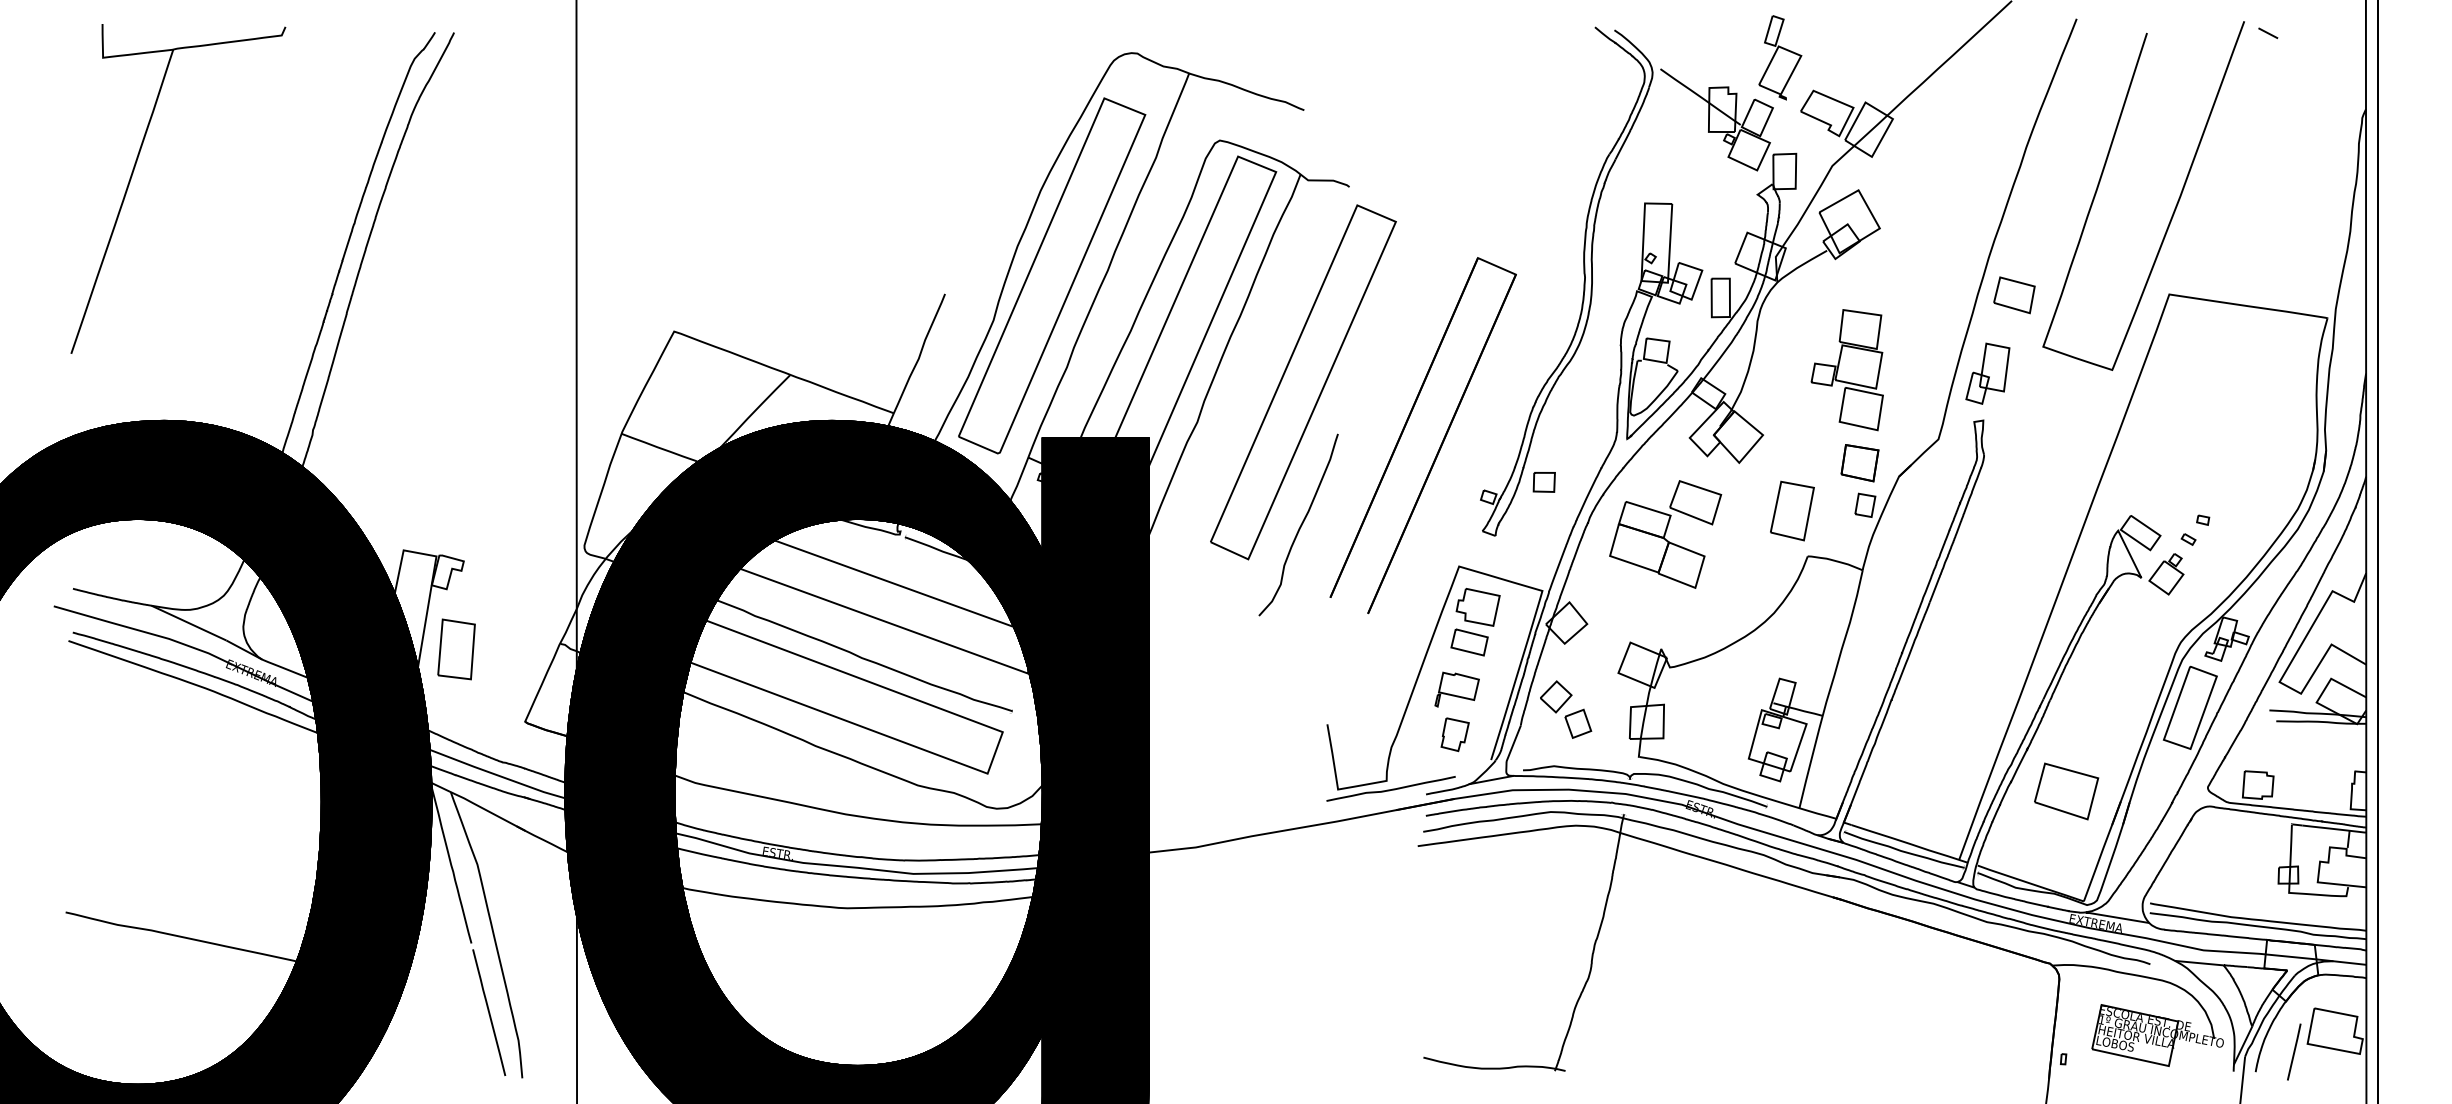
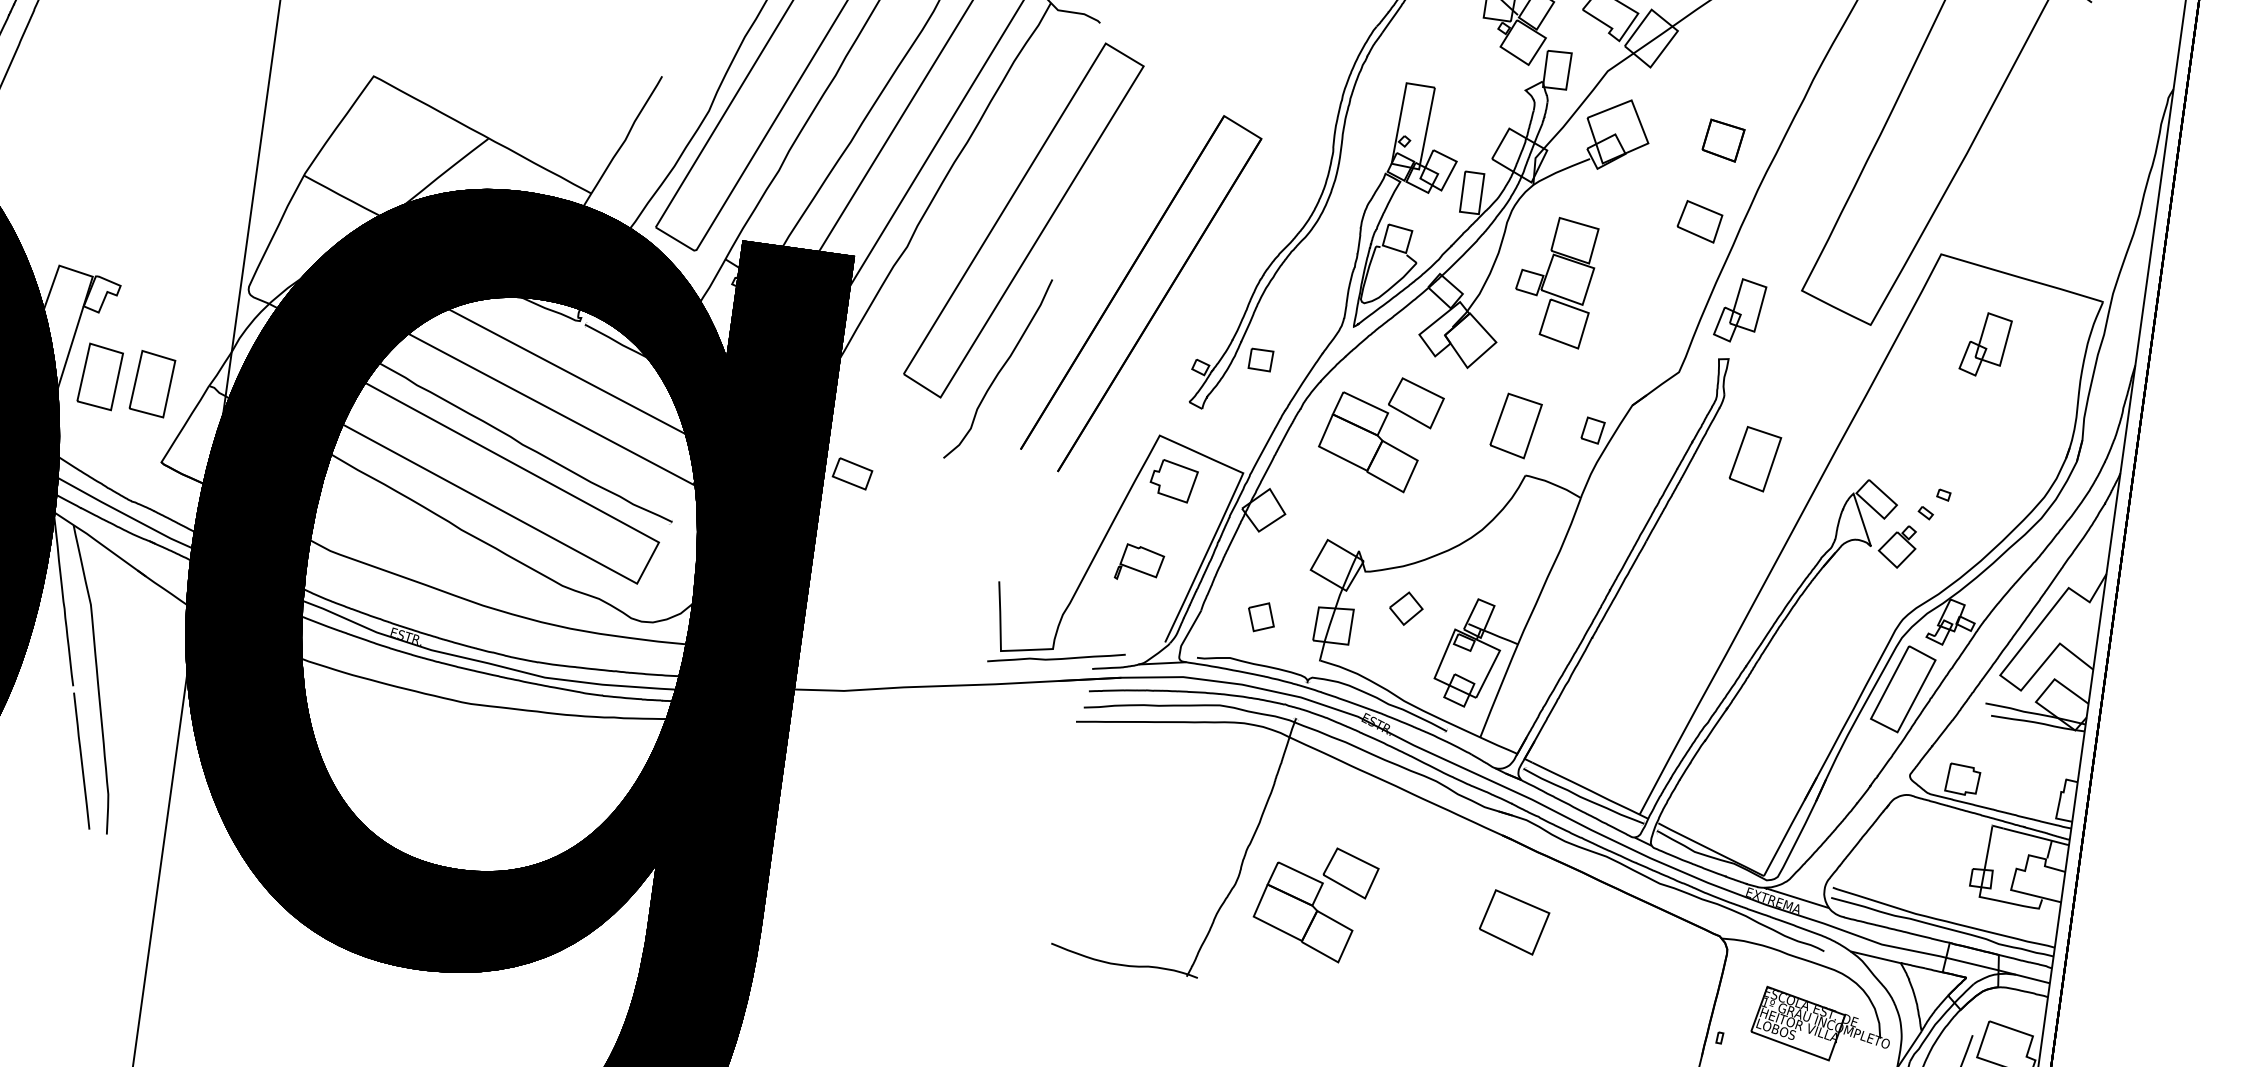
part: (2014, 295) -> (1699, 221), moved
part: (1846, 370) -> (1554, 281), moved
part: (2222, 373) -> (1985, 344), added
part: (1859, 463) -> (1722, 140), moved
part: (2021, 510) -> (1755, 458), added
part: (1469, 642) -> (852, 473), moved
part: (506, 649) -> (152, 384), added
part: (1556, 696) -> (1406, 608), moved
part: (1454, 734) -> (1130, 610), removed
part: (2066, 791) -> (1514, 922), moved
part: (1665, 984) -> (1314, 902), added

